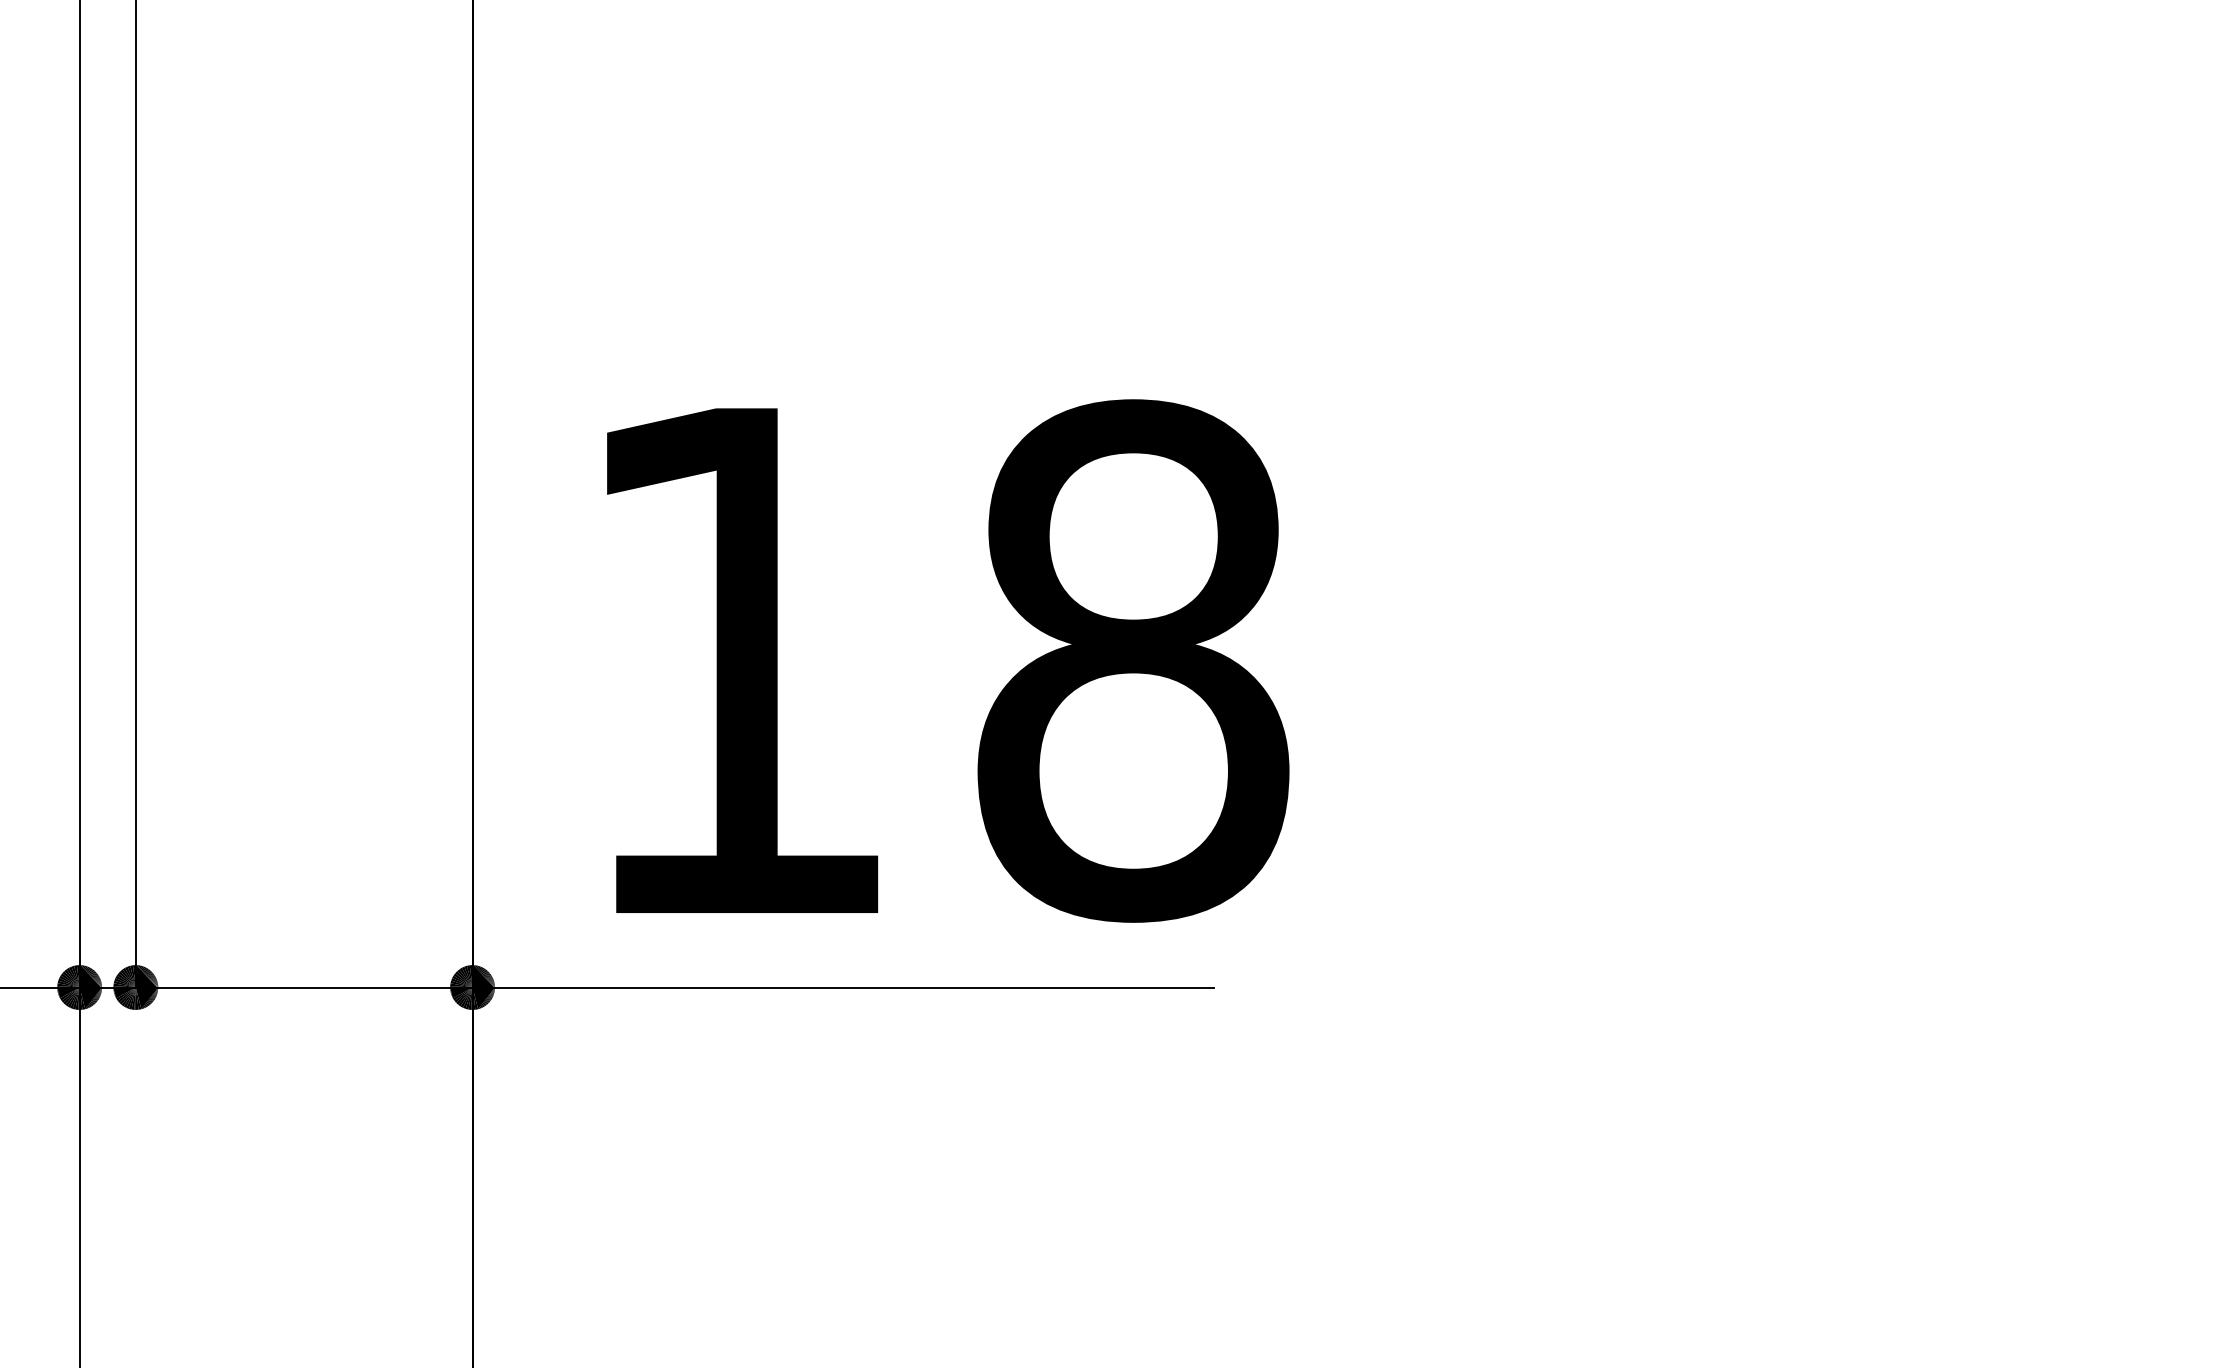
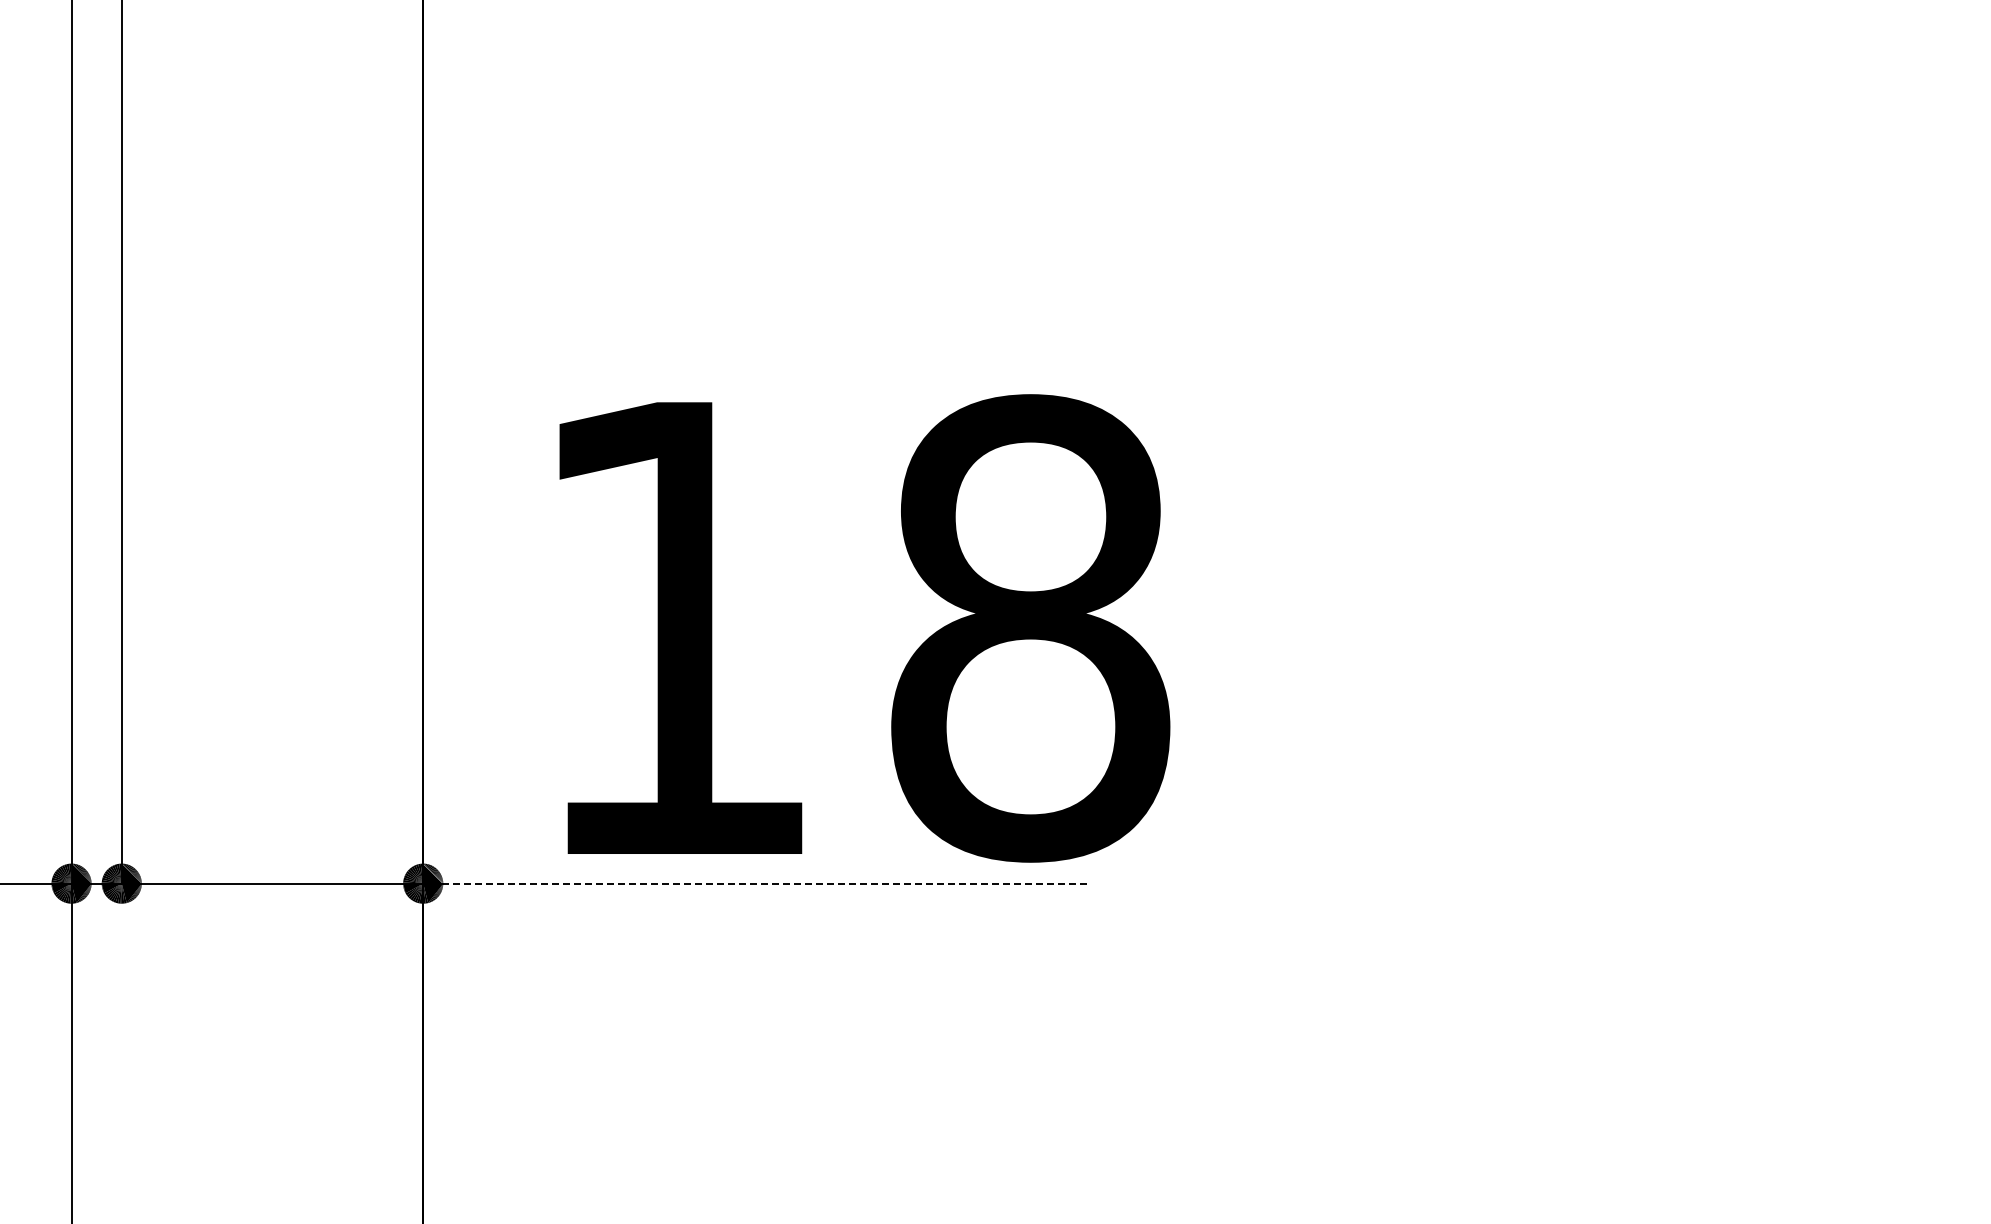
text: (947, 661) -> (864, 628), moved
line: (843, 987) -> (755, 883), solid -> dashed

